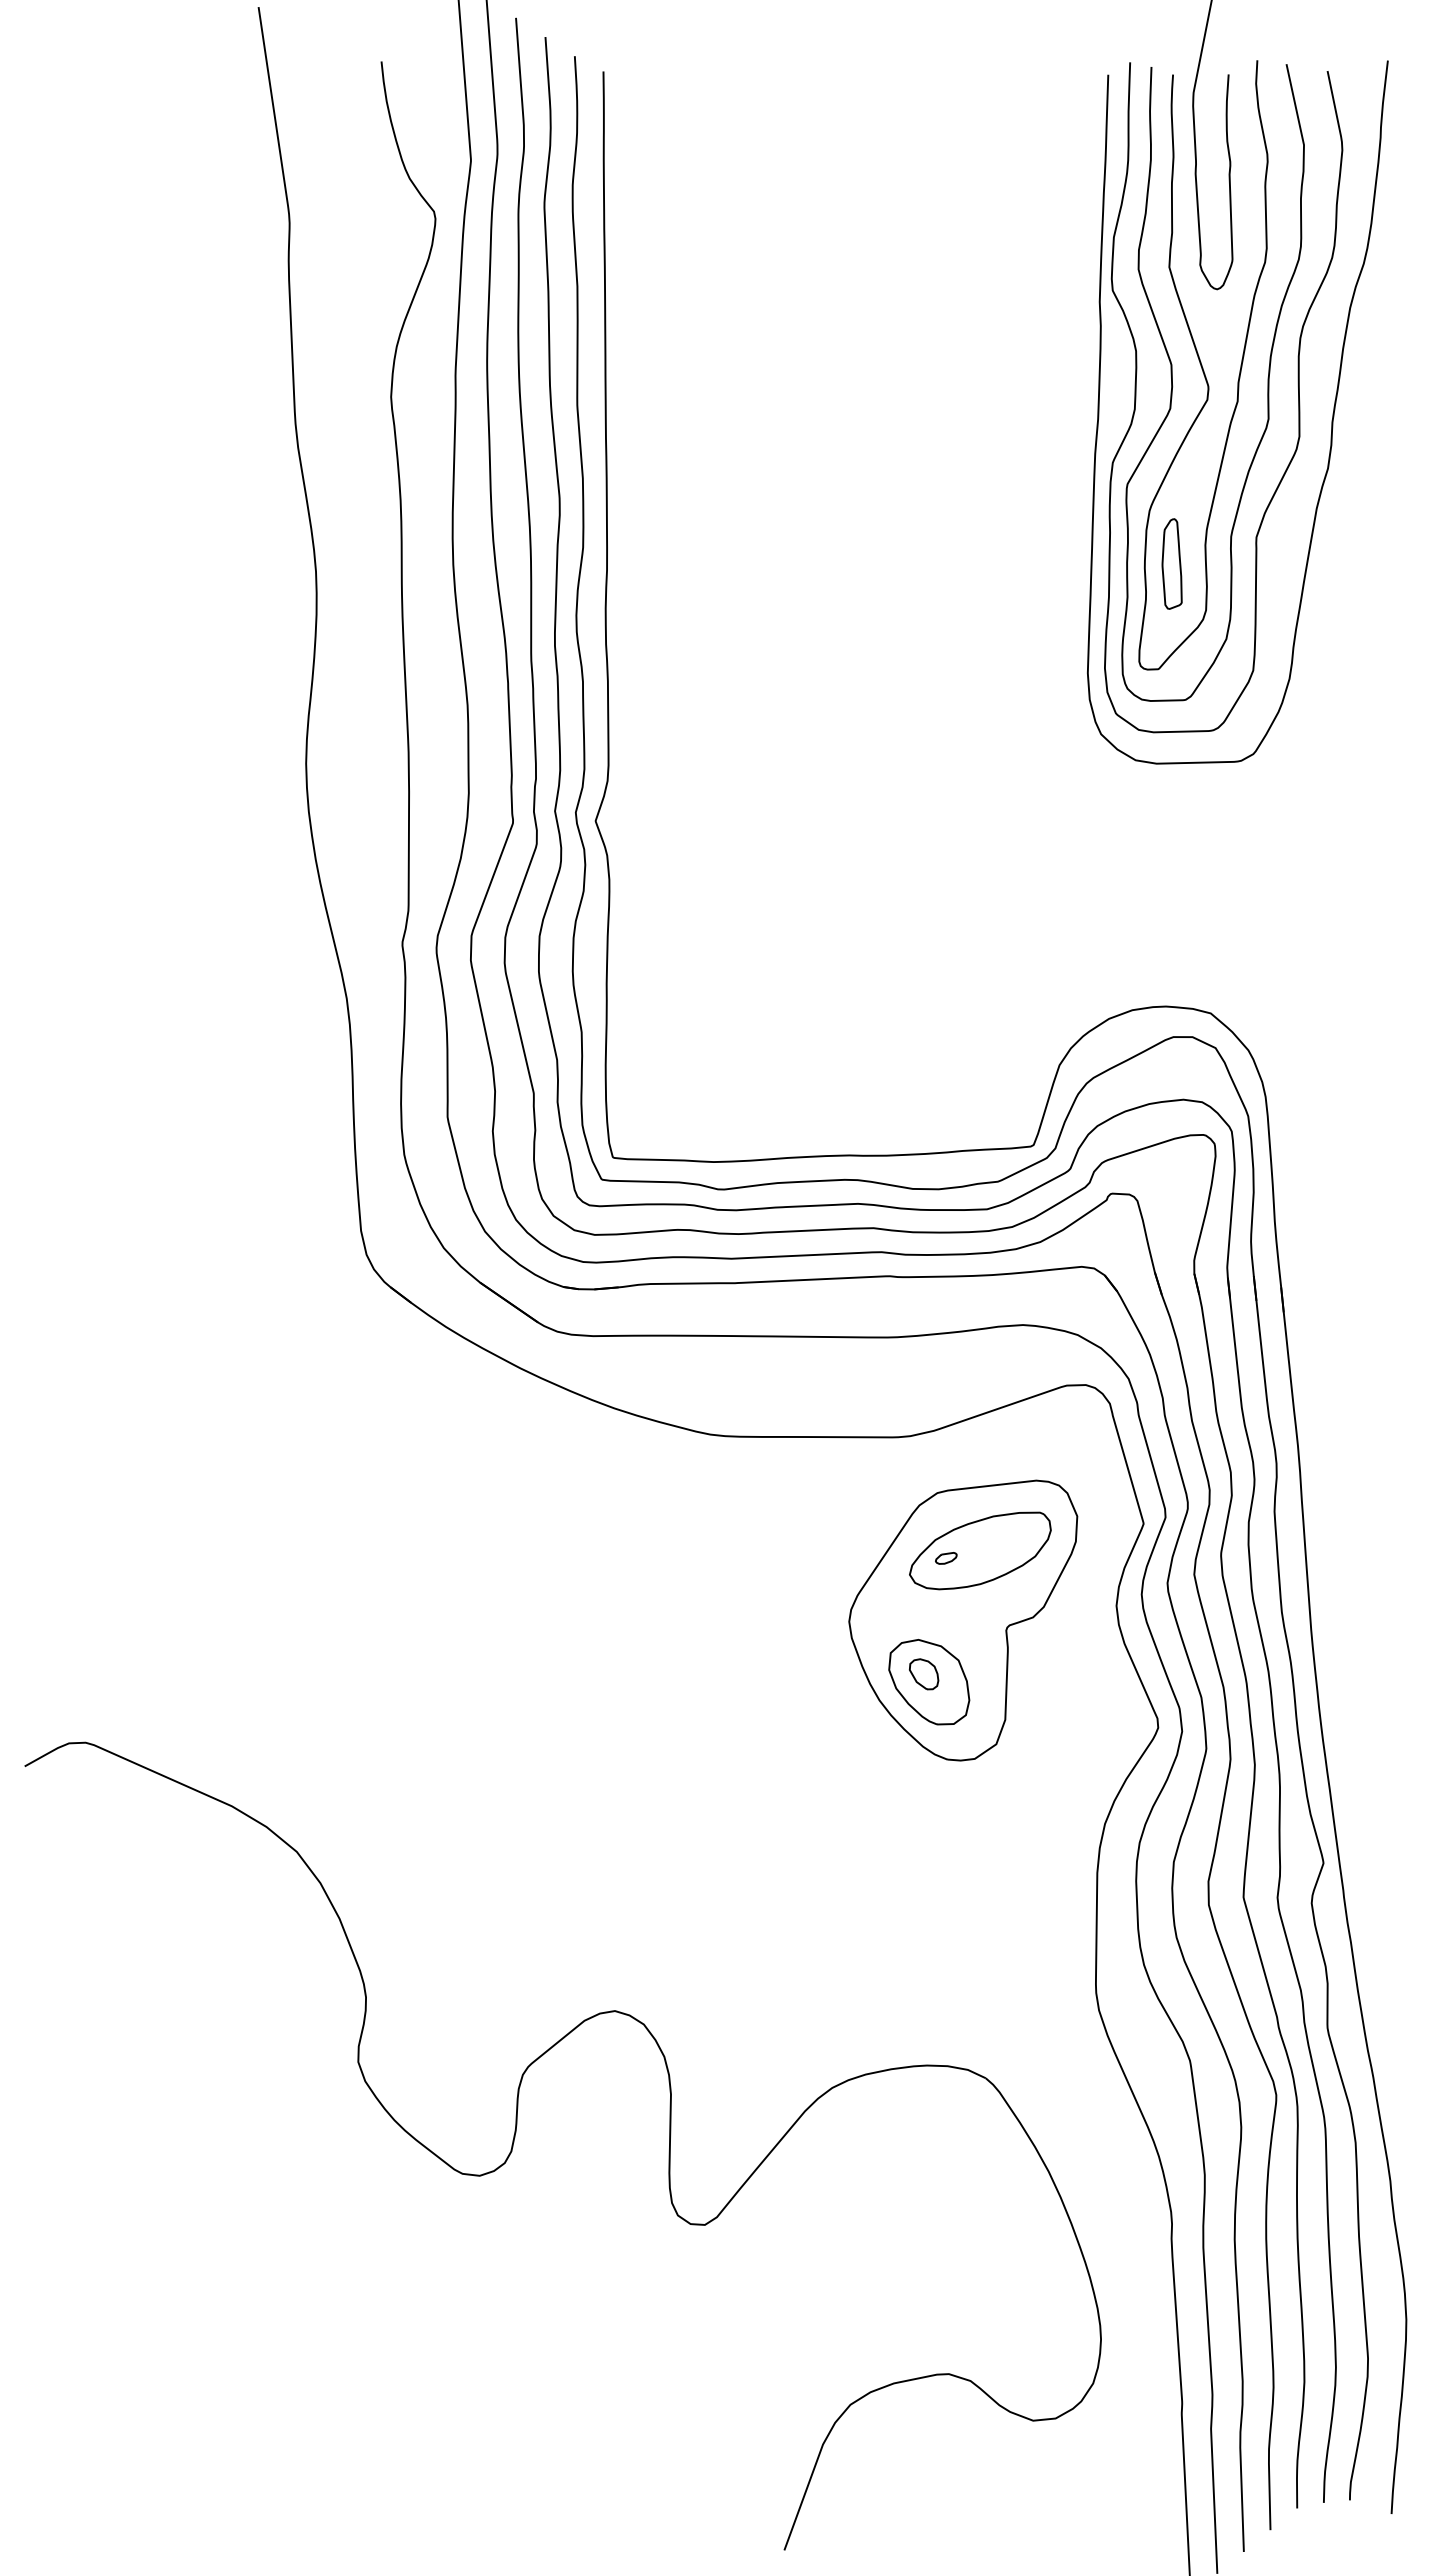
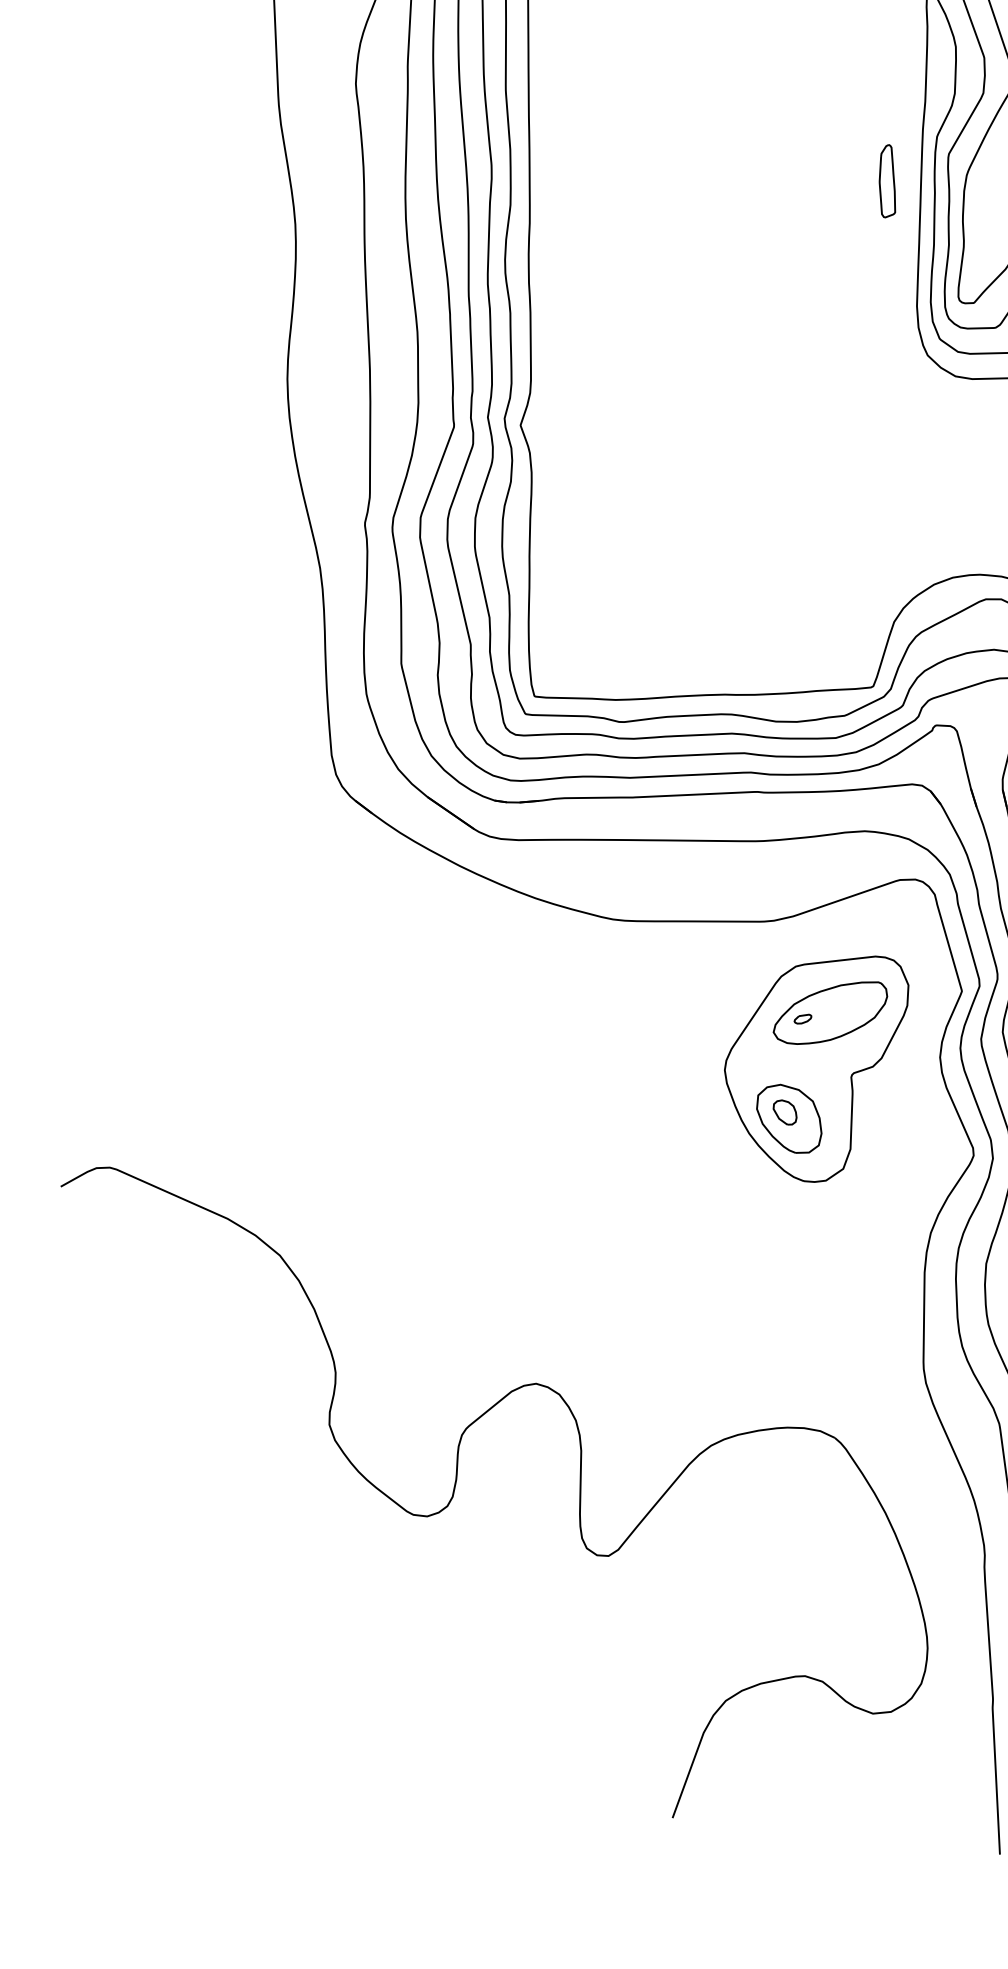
part: (1171, 563) -> (886, 180), moved

